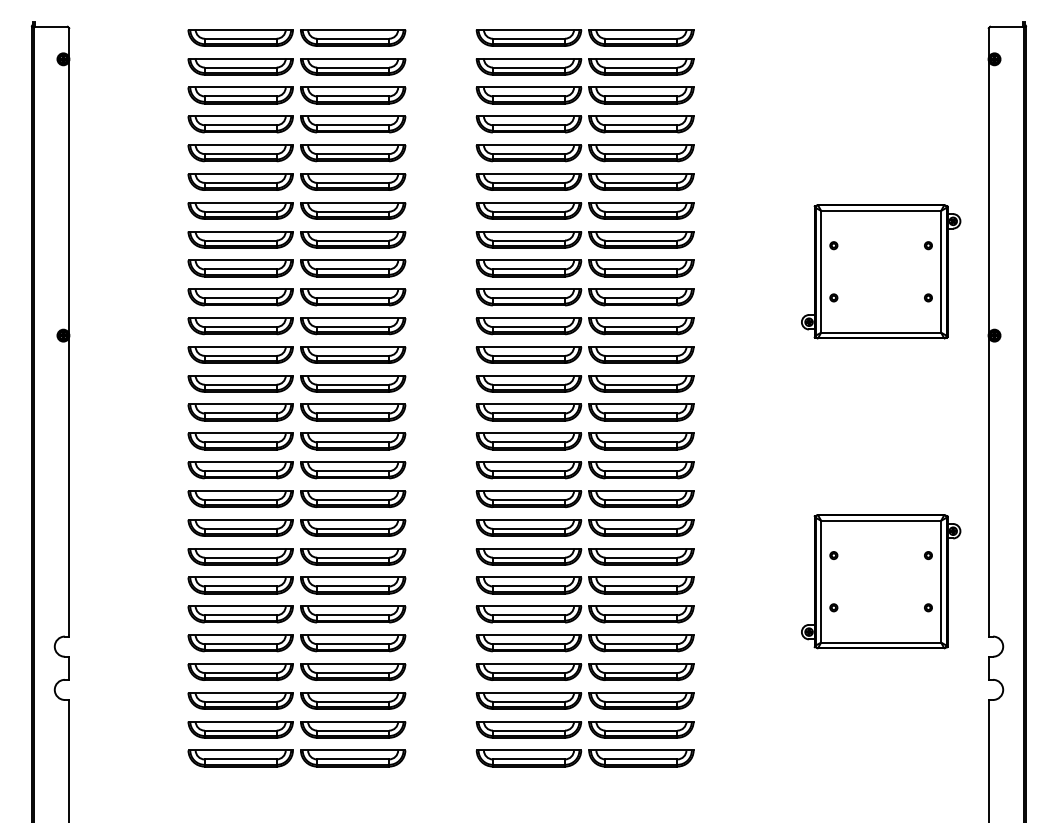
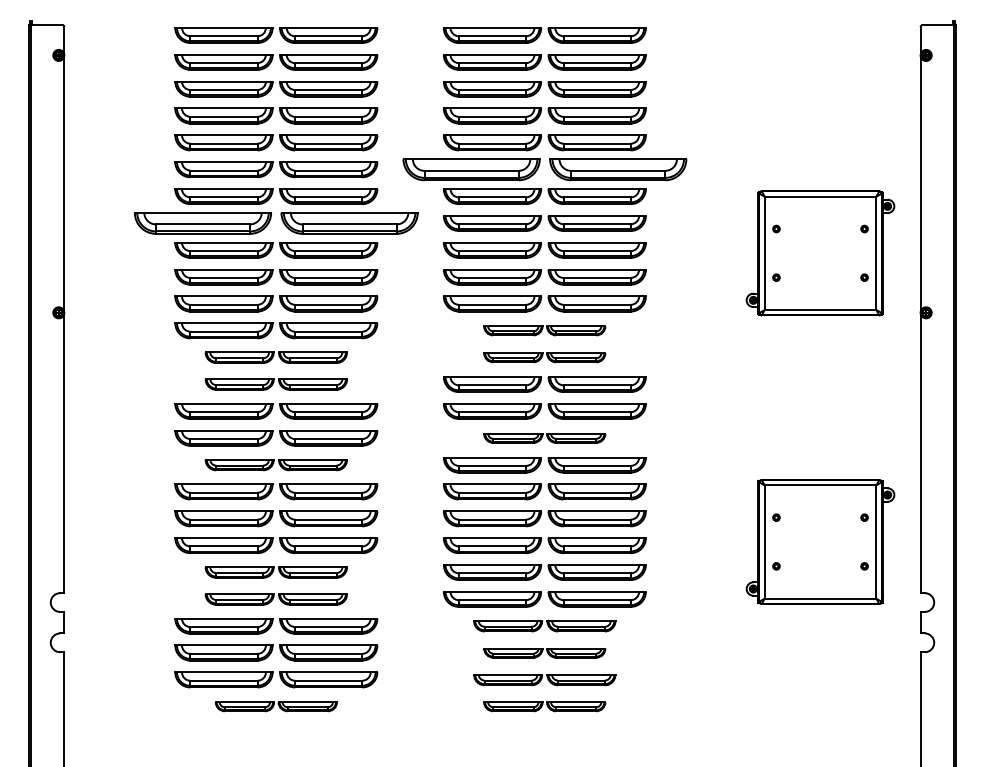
part: (584, 181) -> (544, 169), size x1.4
part: (296, 239) -> (275, 223), size x1.4
part: (584, 354) -> (544, 330), size x0.6
part: (296, 383) -> (275, 357), size x0.7
part: (584, 383) -> (544, 357), size x0.6
part: (296, 412) -> (275, 384), size x0.7
part: (584, 470) -> (544, 438), size x0.6
part: (296, 498) -> (275, 464), size x0.7
part: (296, 614) -> (275, 572), size x0.7
part: (296, 643) -> (275, 599), size x0.7
part: (584, 671) -> (544, 625), size x0.7
part: (584, 700) -> (544, 652), size x0.6
part: (584, 729) -> (544, 679), size x0.7
part: (296, 758) -> (275, 706), size x0.6
part: (584, 758) -> (544, 706), size x0.6

